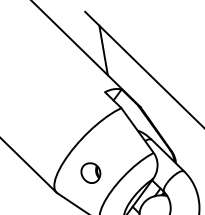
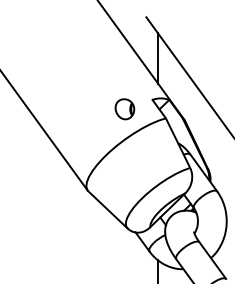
part: (90, 173) -> (124, 109), moved

